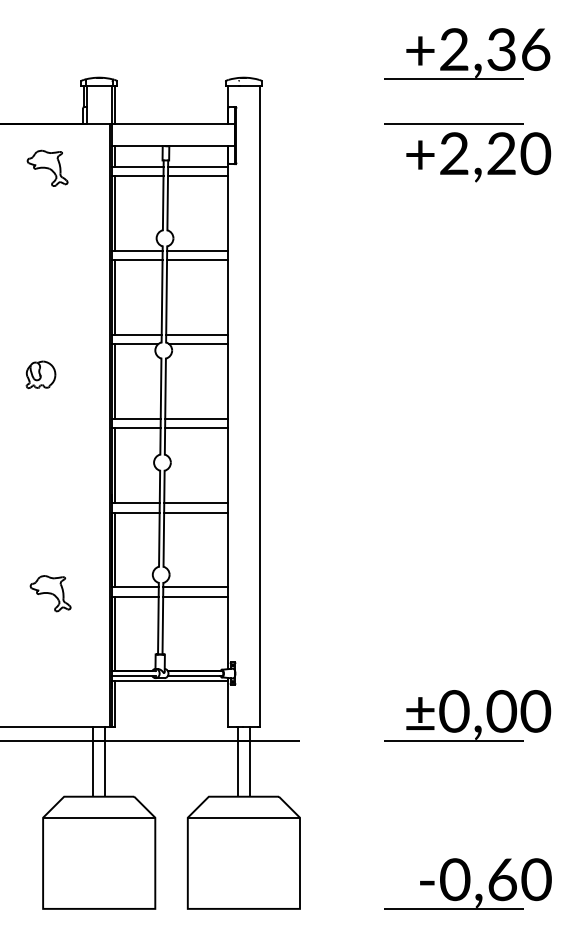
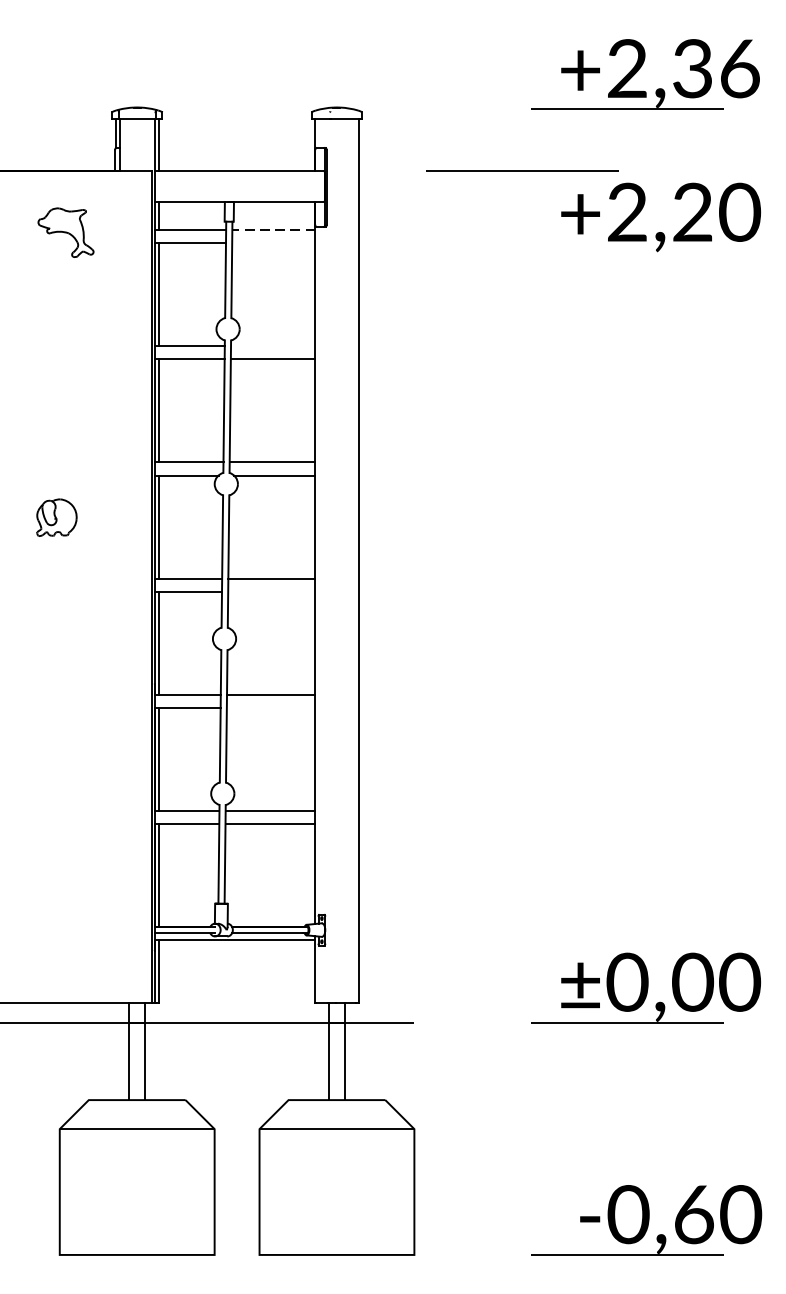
line: (453, 123) -> (521, 170), moved
line: (197, 166) -> (272, 230), solid -> dashed
line: (198, 176) -> (274, 243), removed
line: (197, 250) -> (272, 346), removed
line: (196, 428) -> (271, 591), removed
line: (196, 512) -> (271, 707), removed
part: (50, 593) -> (69, 819), removed

